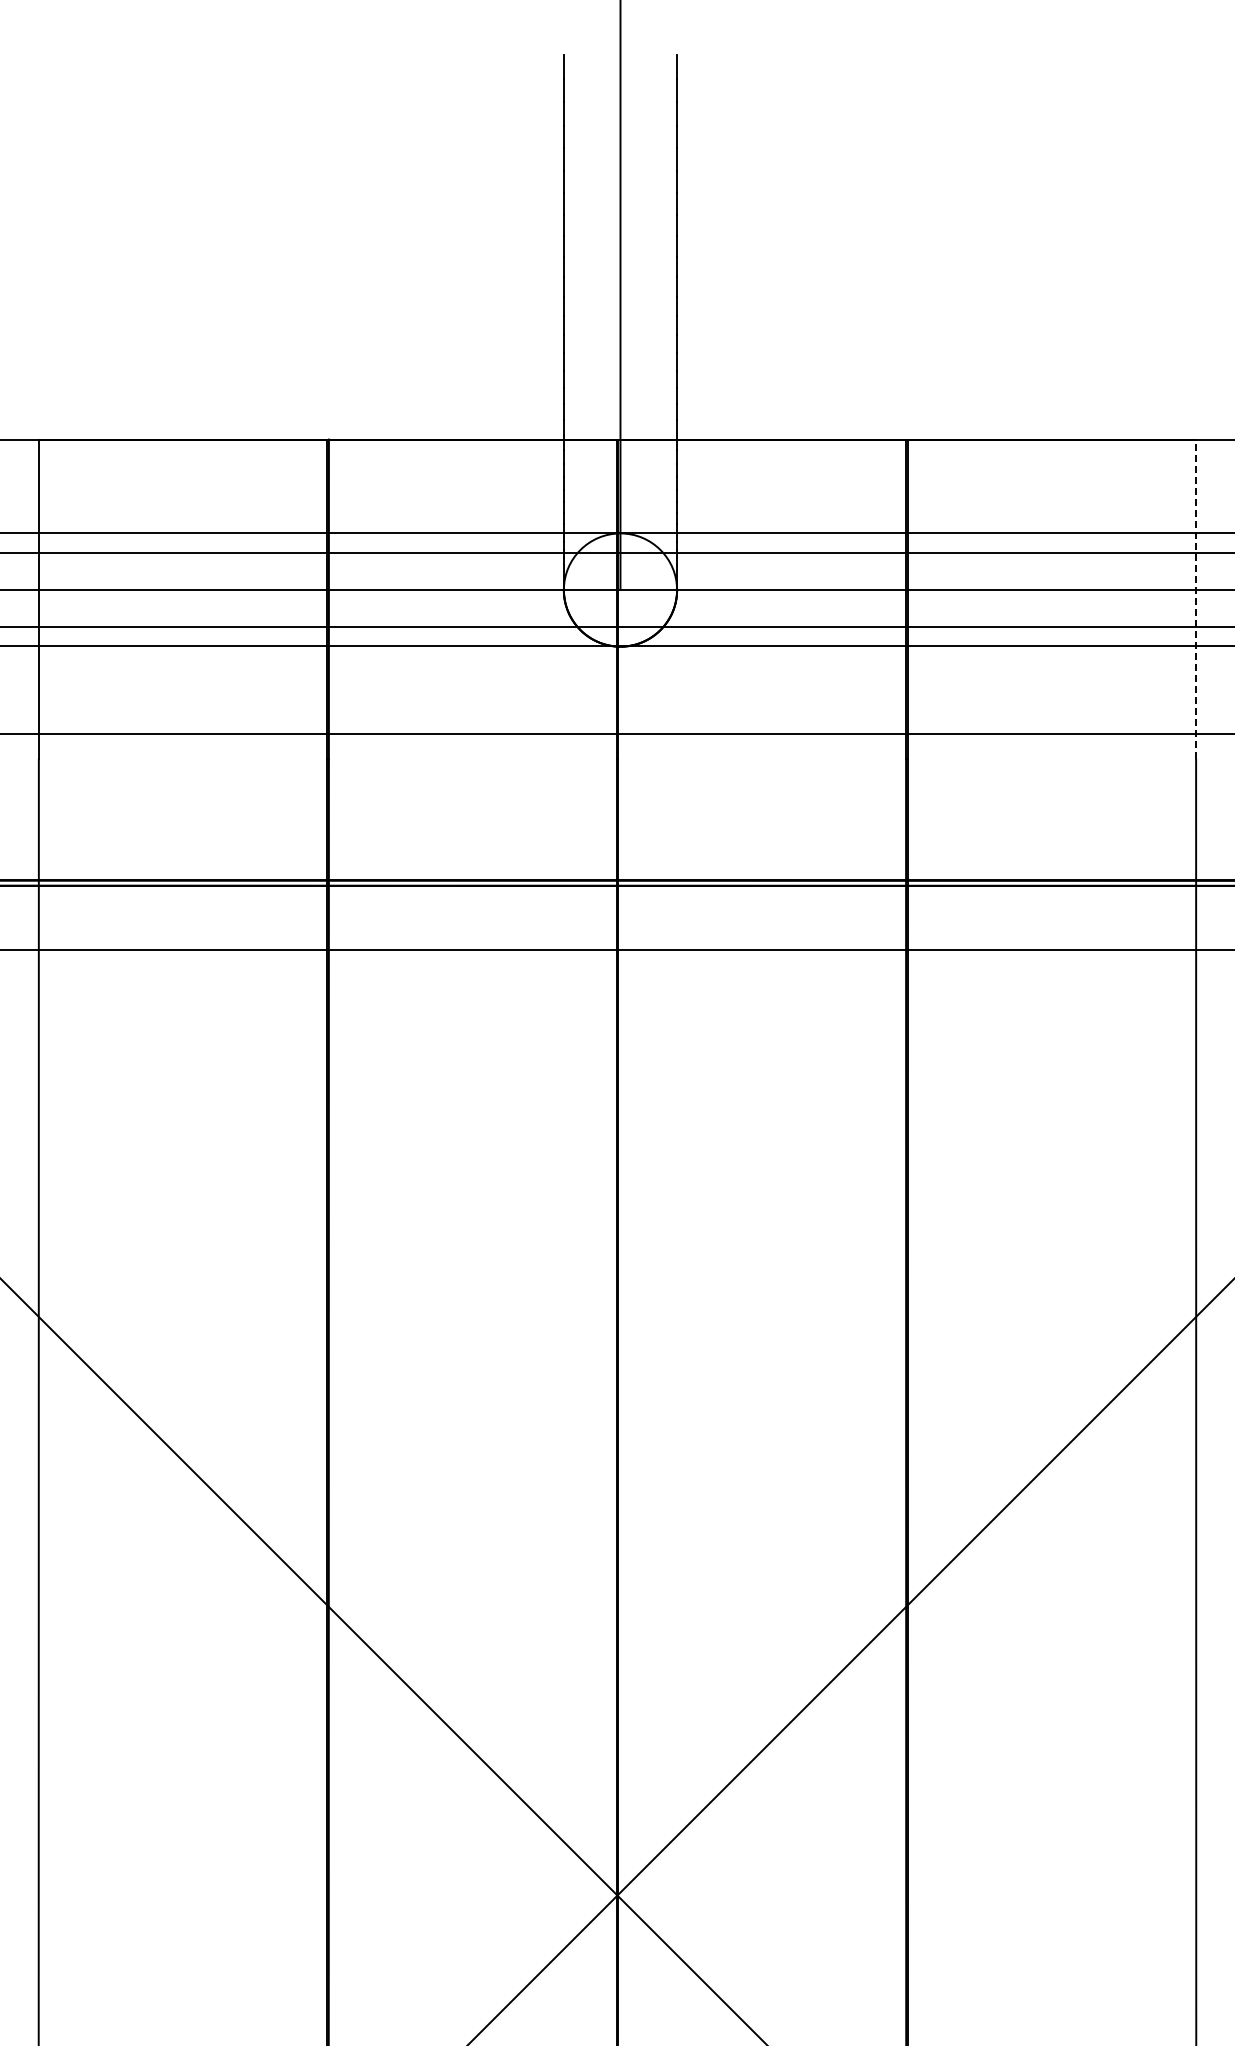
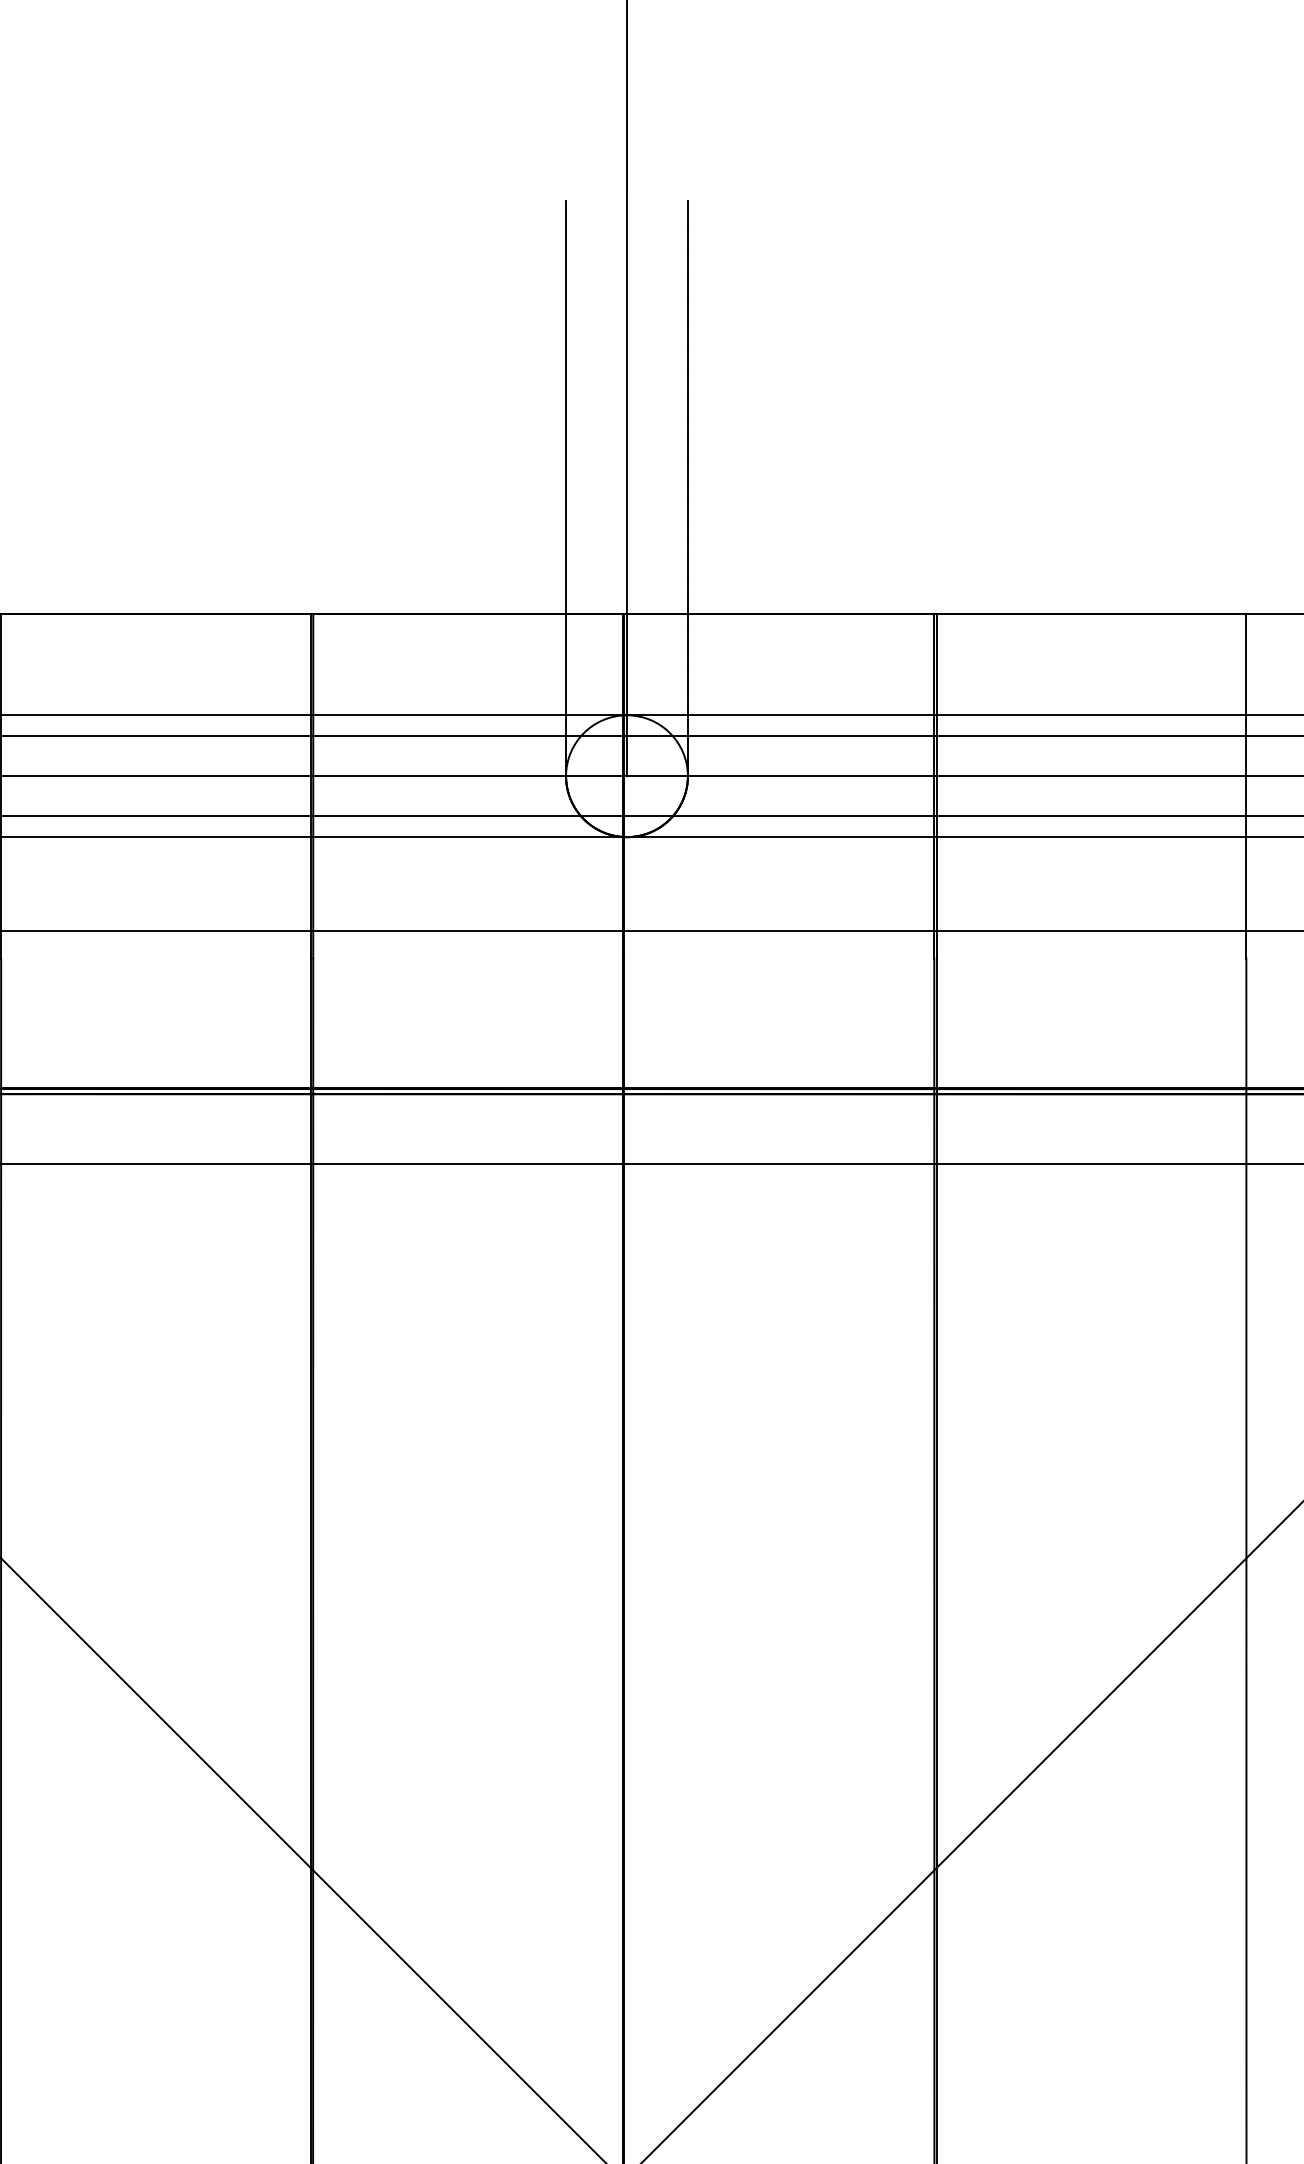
line: (1196, 599) -> (1246, 786), dashed -> solid

